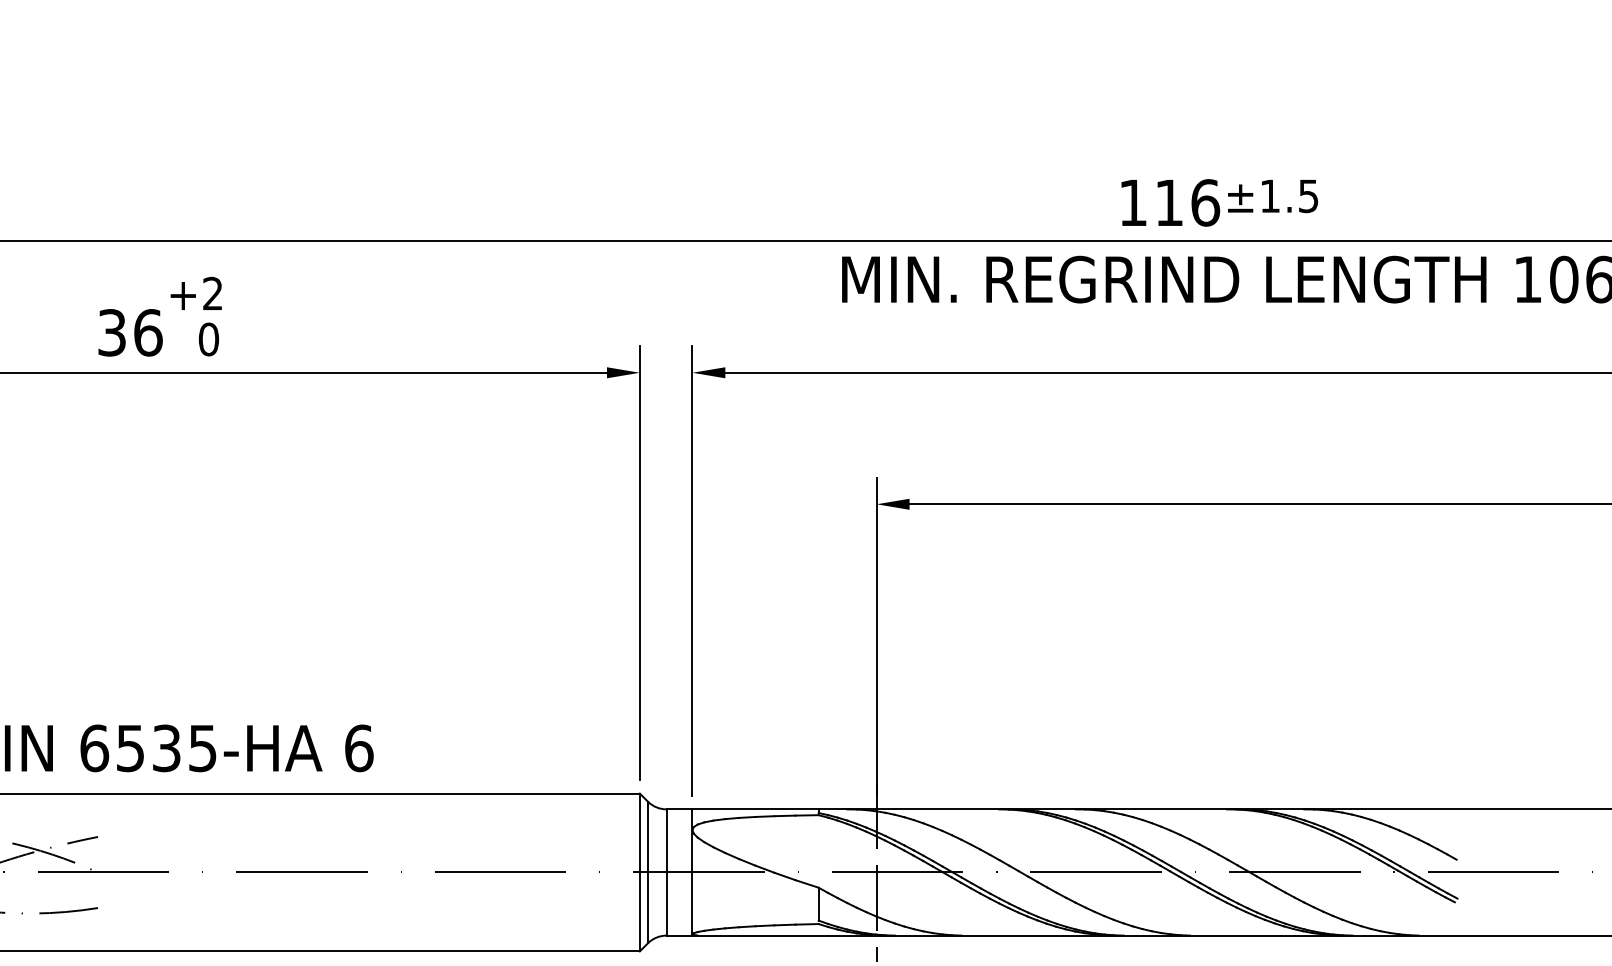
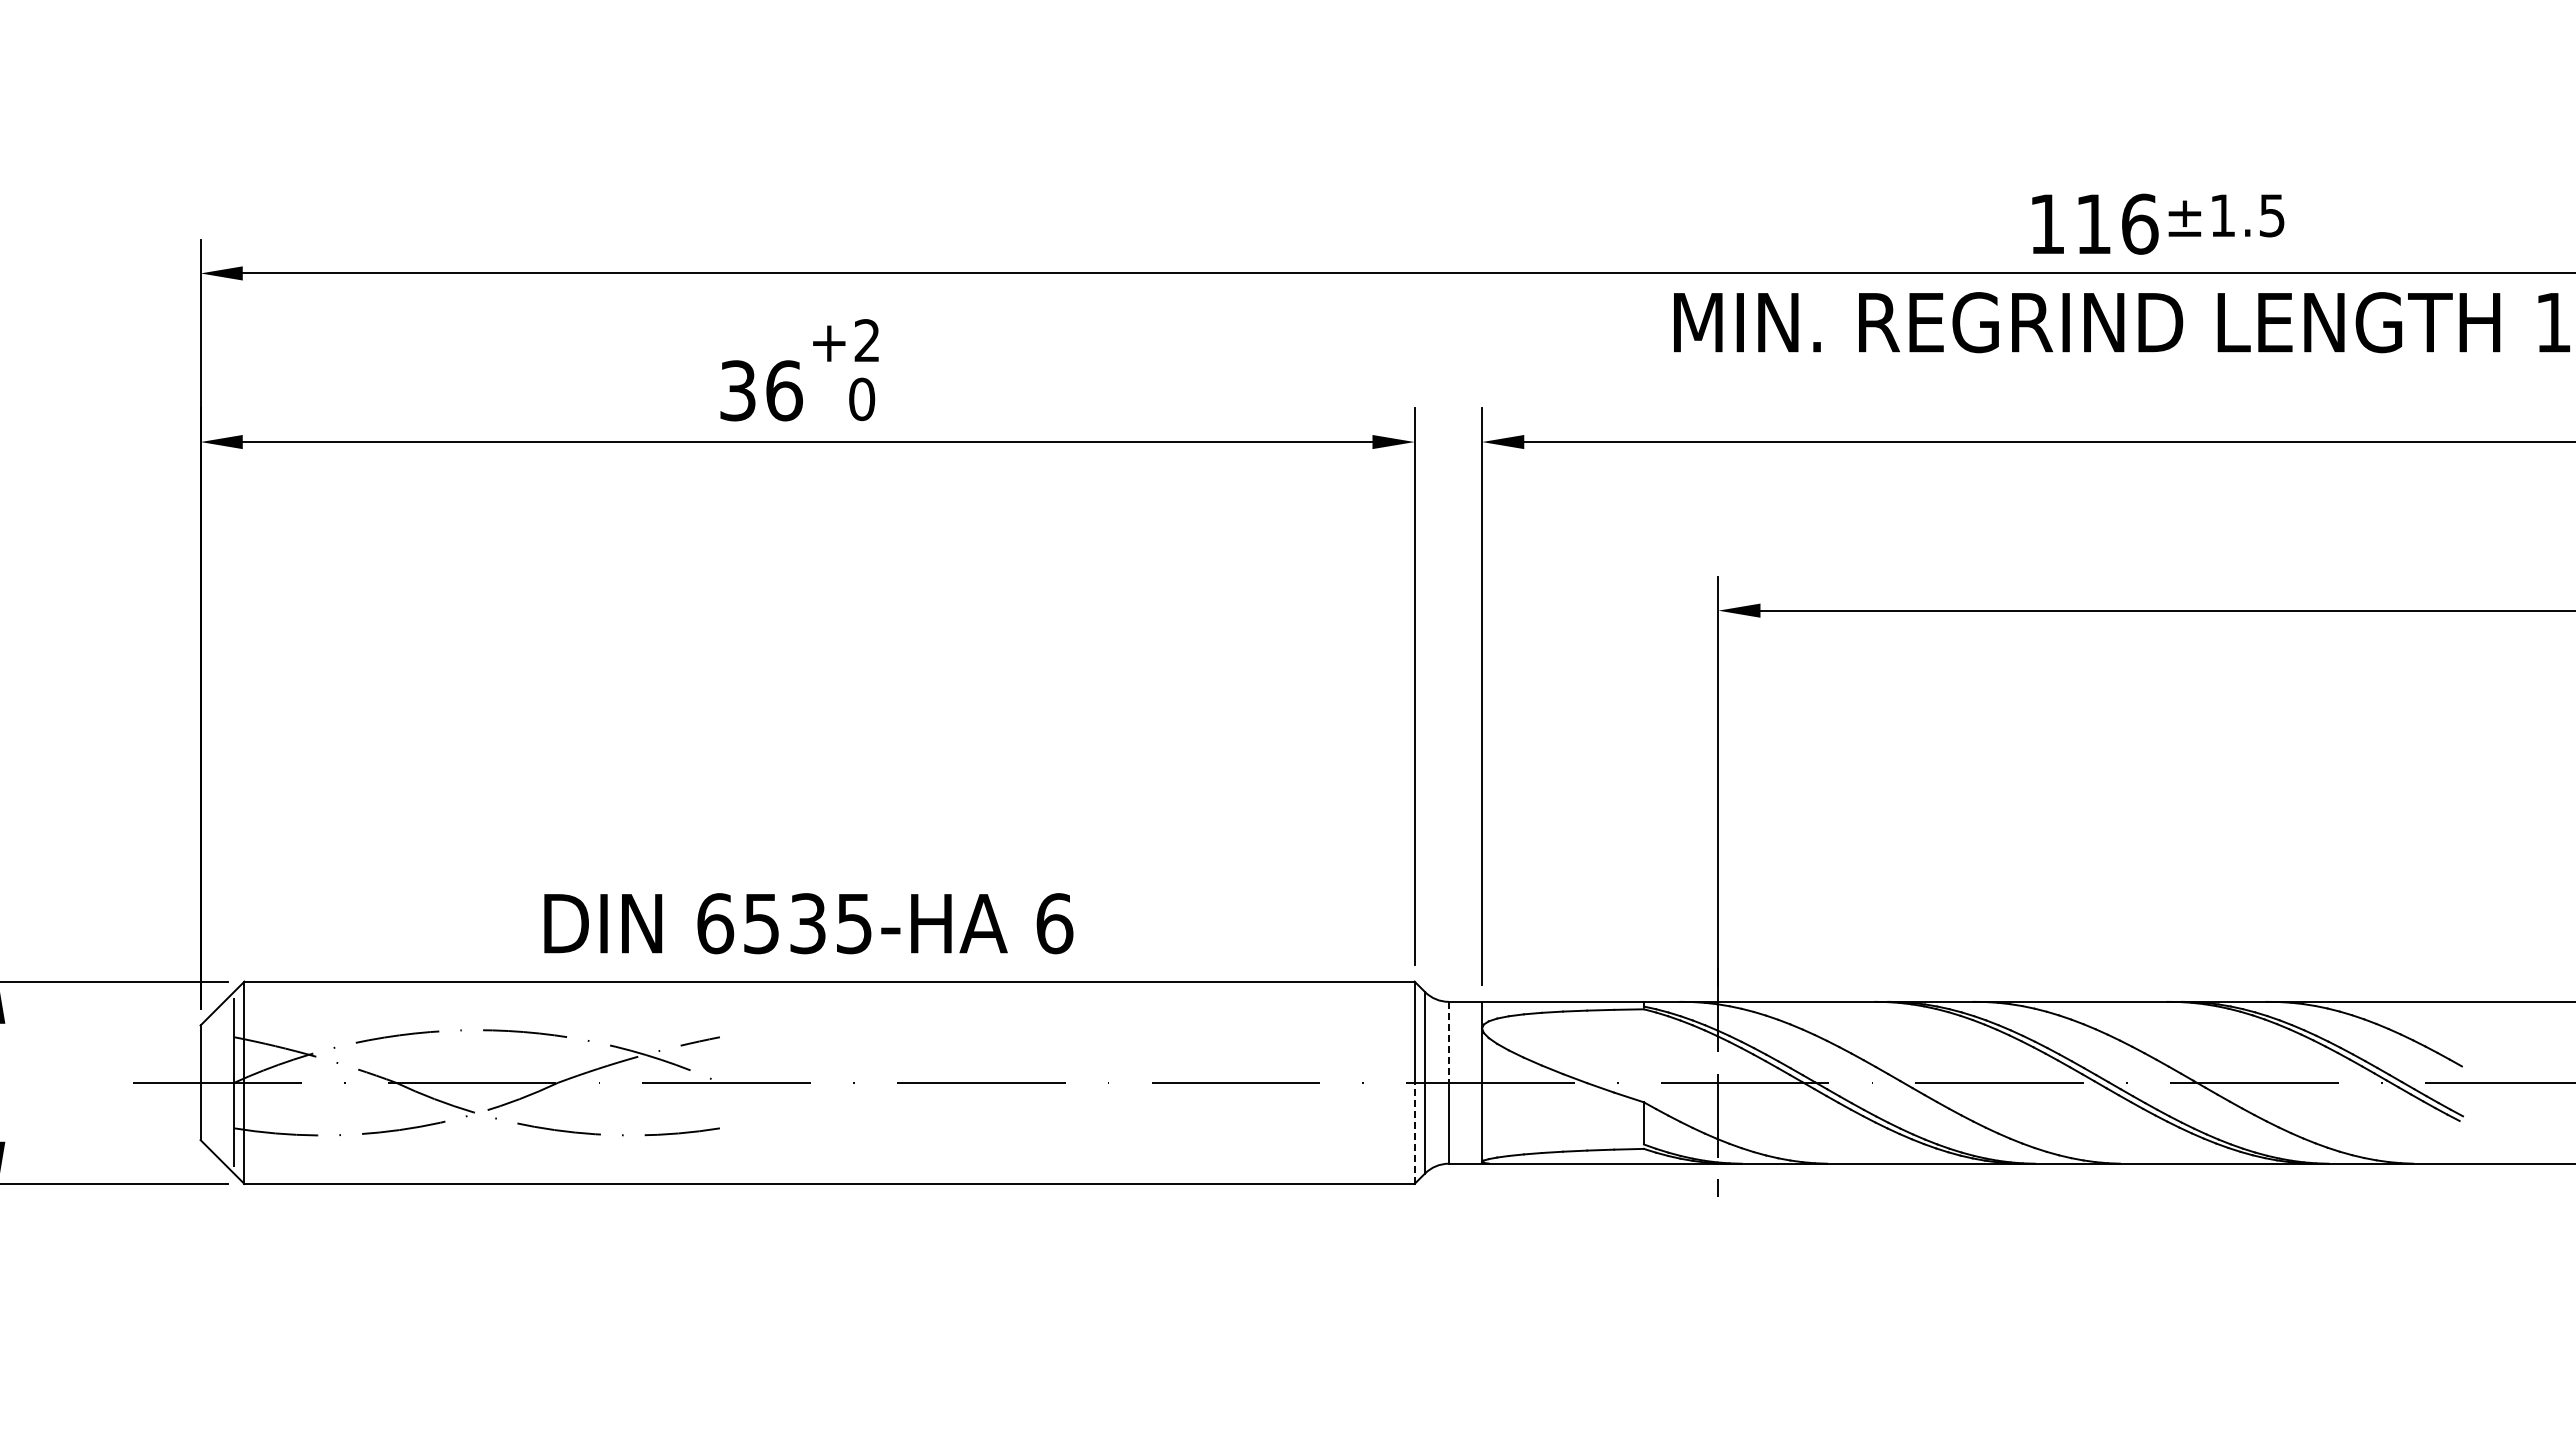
line: (666, 841) -> (1448, 1042), solid -> dashed
line: (639, 912) -> (1414, 1133), solid -> dashed

